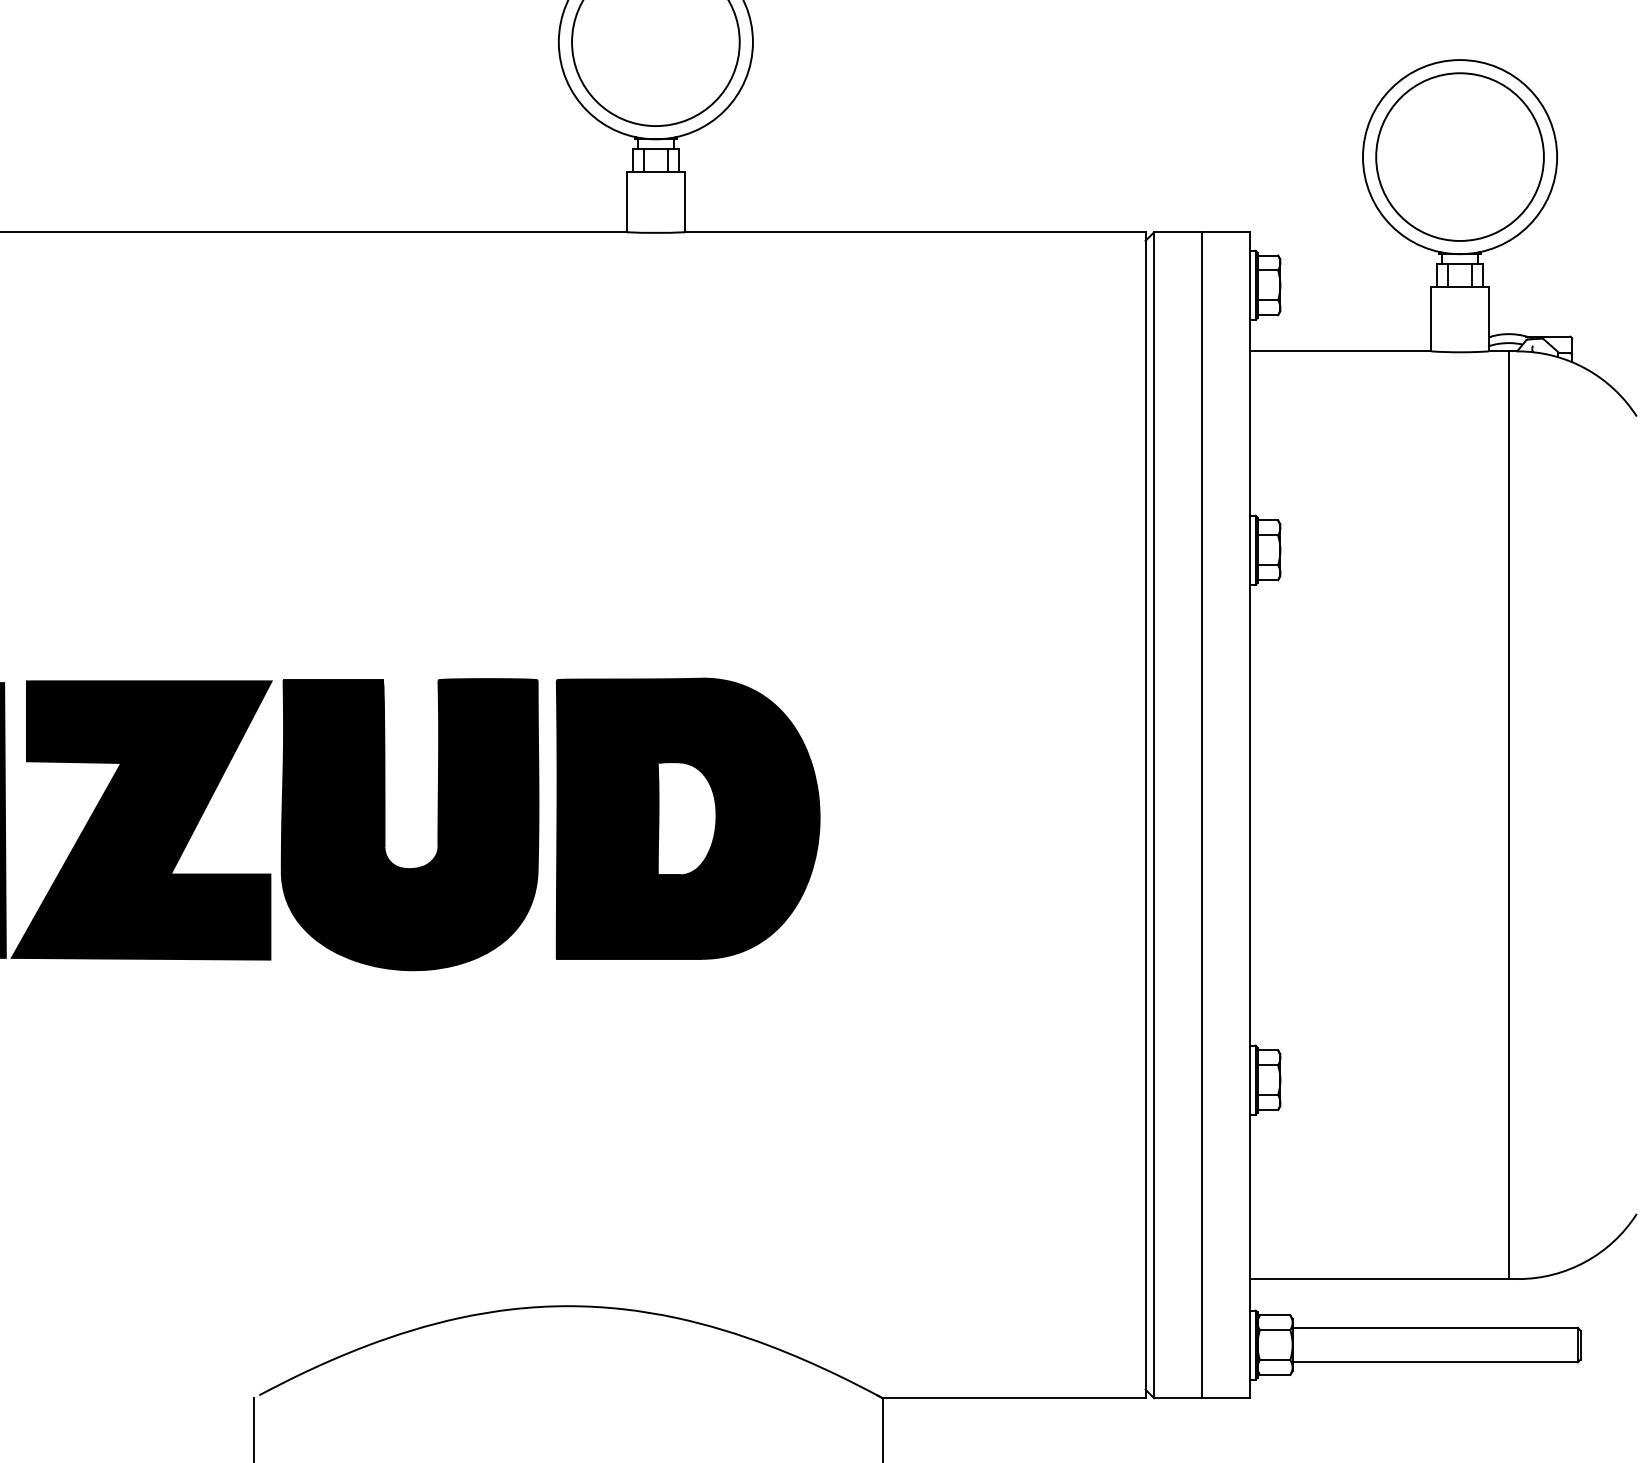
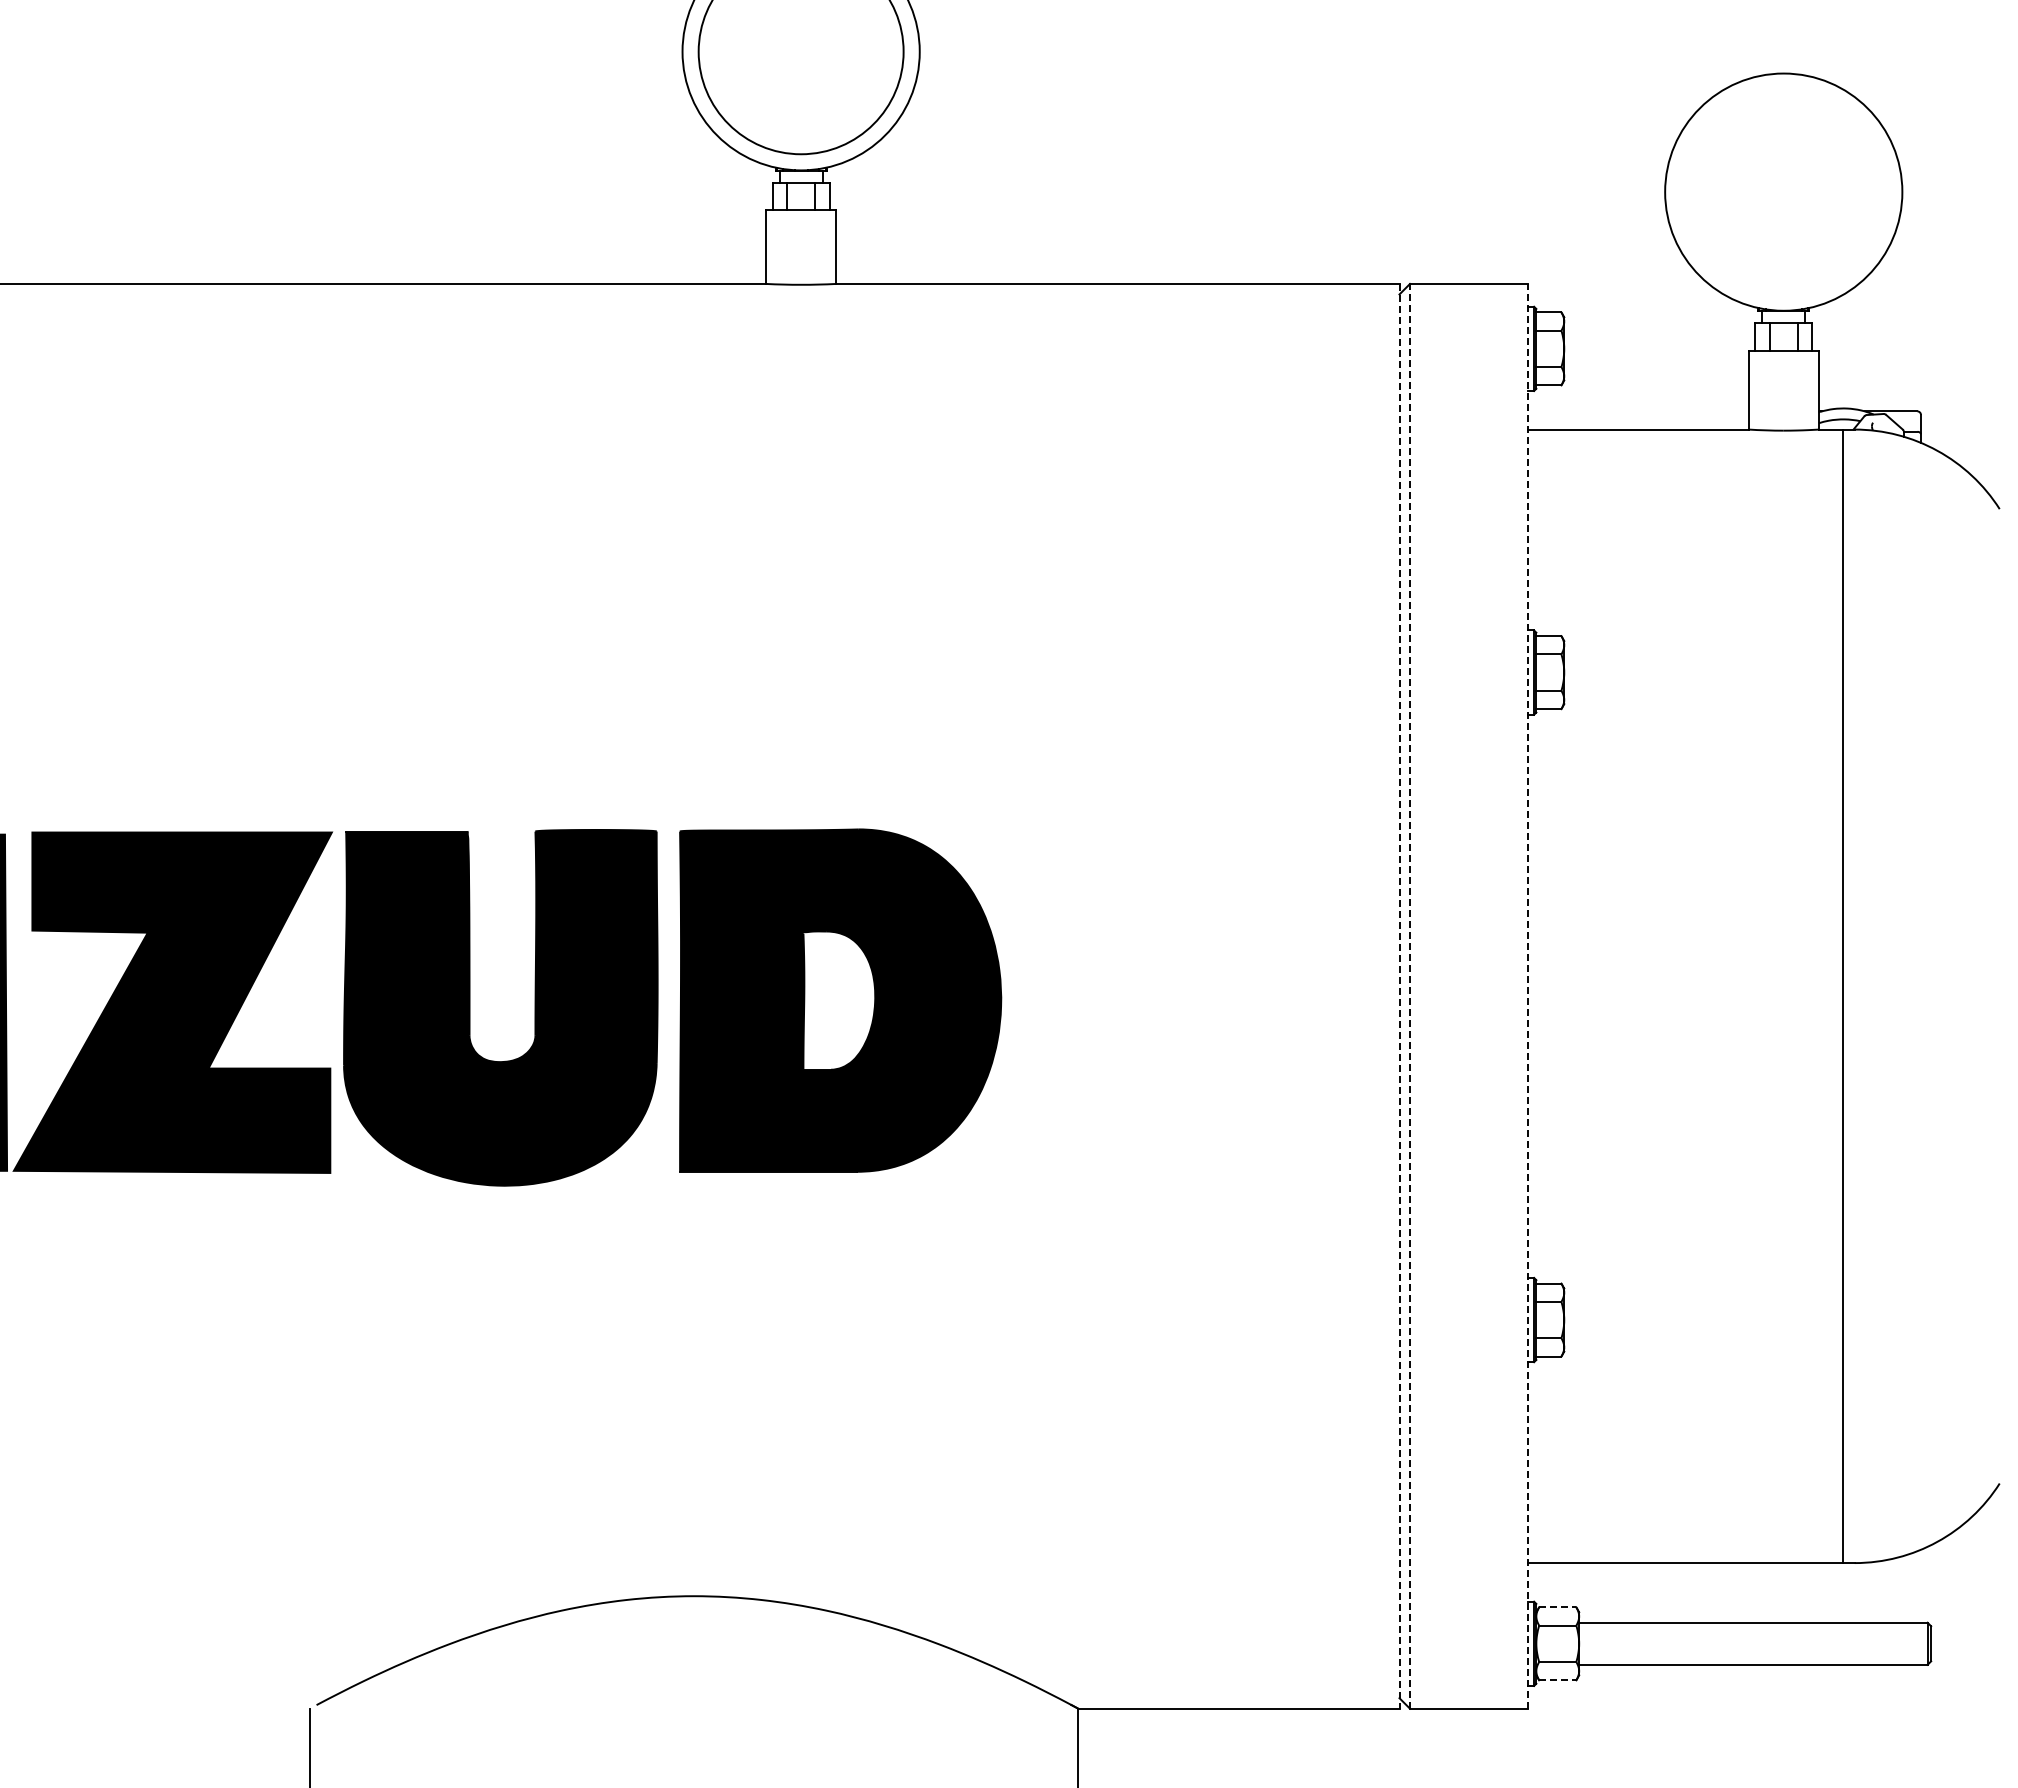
circle: (1459, 156) -> (1783, 191), removed
line: (1154, 814) -> (1410, 995), solid -> dashed
line: (1201, 814) -> (1467, 995), removed
line: (1250, 814) -> (1527, 995), solid -> dashed
line: (1145, 815) -> (1399, 996), solid -> dashed
line: (1274, 1315) -> (1557, 1607), solid -> dashed
line: (1274, 1375) -> (1557, 1680), solid -> dashed

